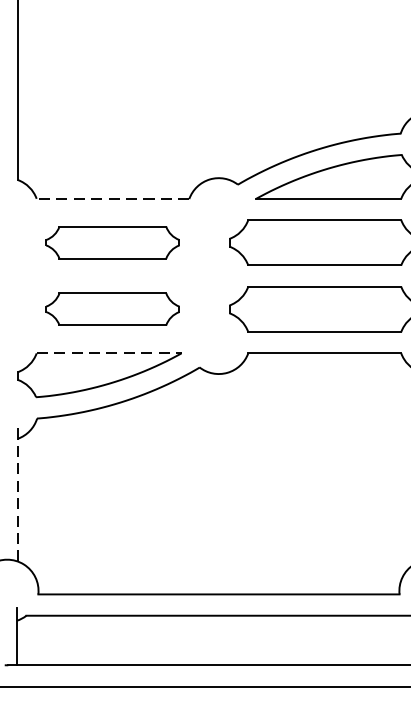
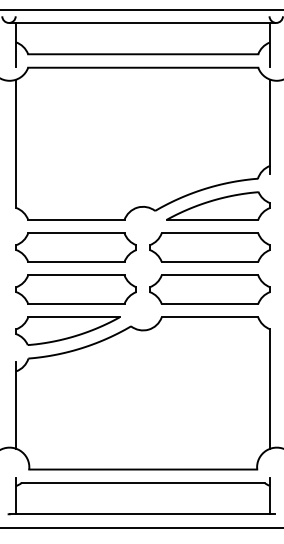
line: (111, 198) -> (75, 219), dashed -> solid
part: (111, 242) -> (75, 247), size x1.43
part: (111, 309) -> (75, 289), size x1.43
line: (108, 353) -> (73, 317), dashed -> solid
line: (18, 491) -> (16, 404), dashed -> solid

